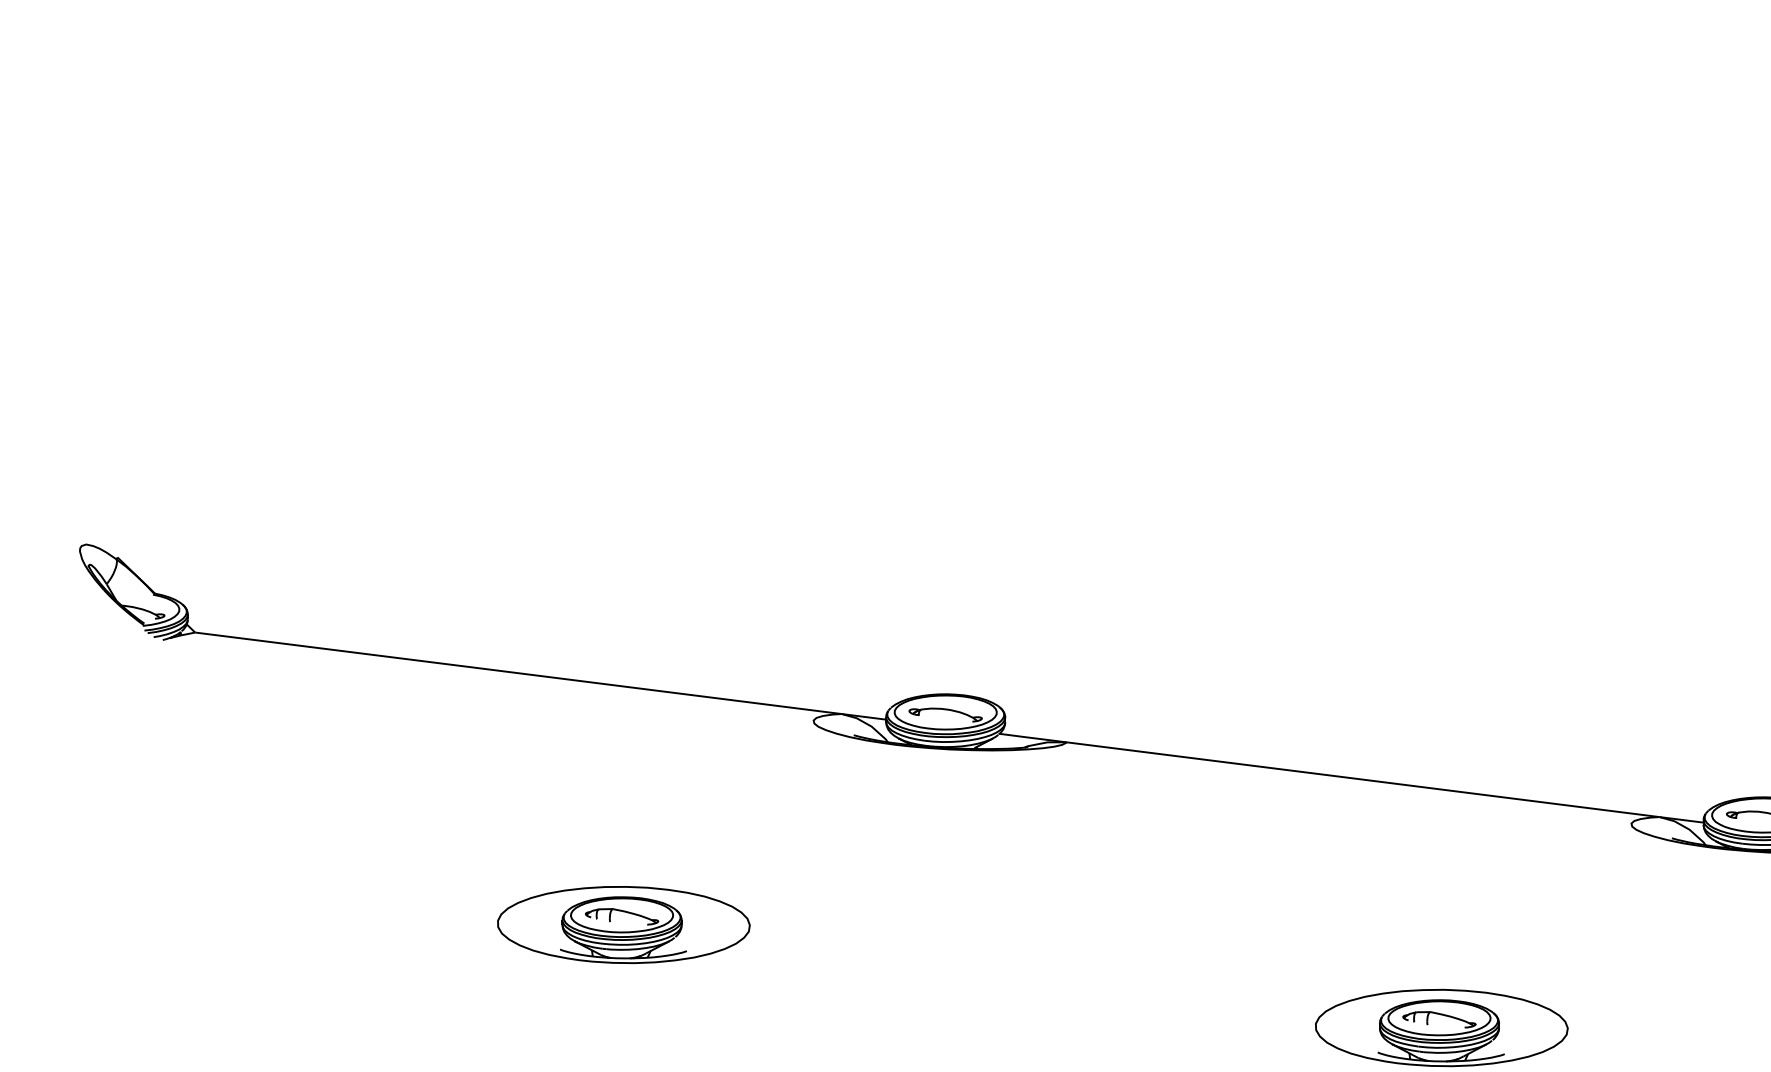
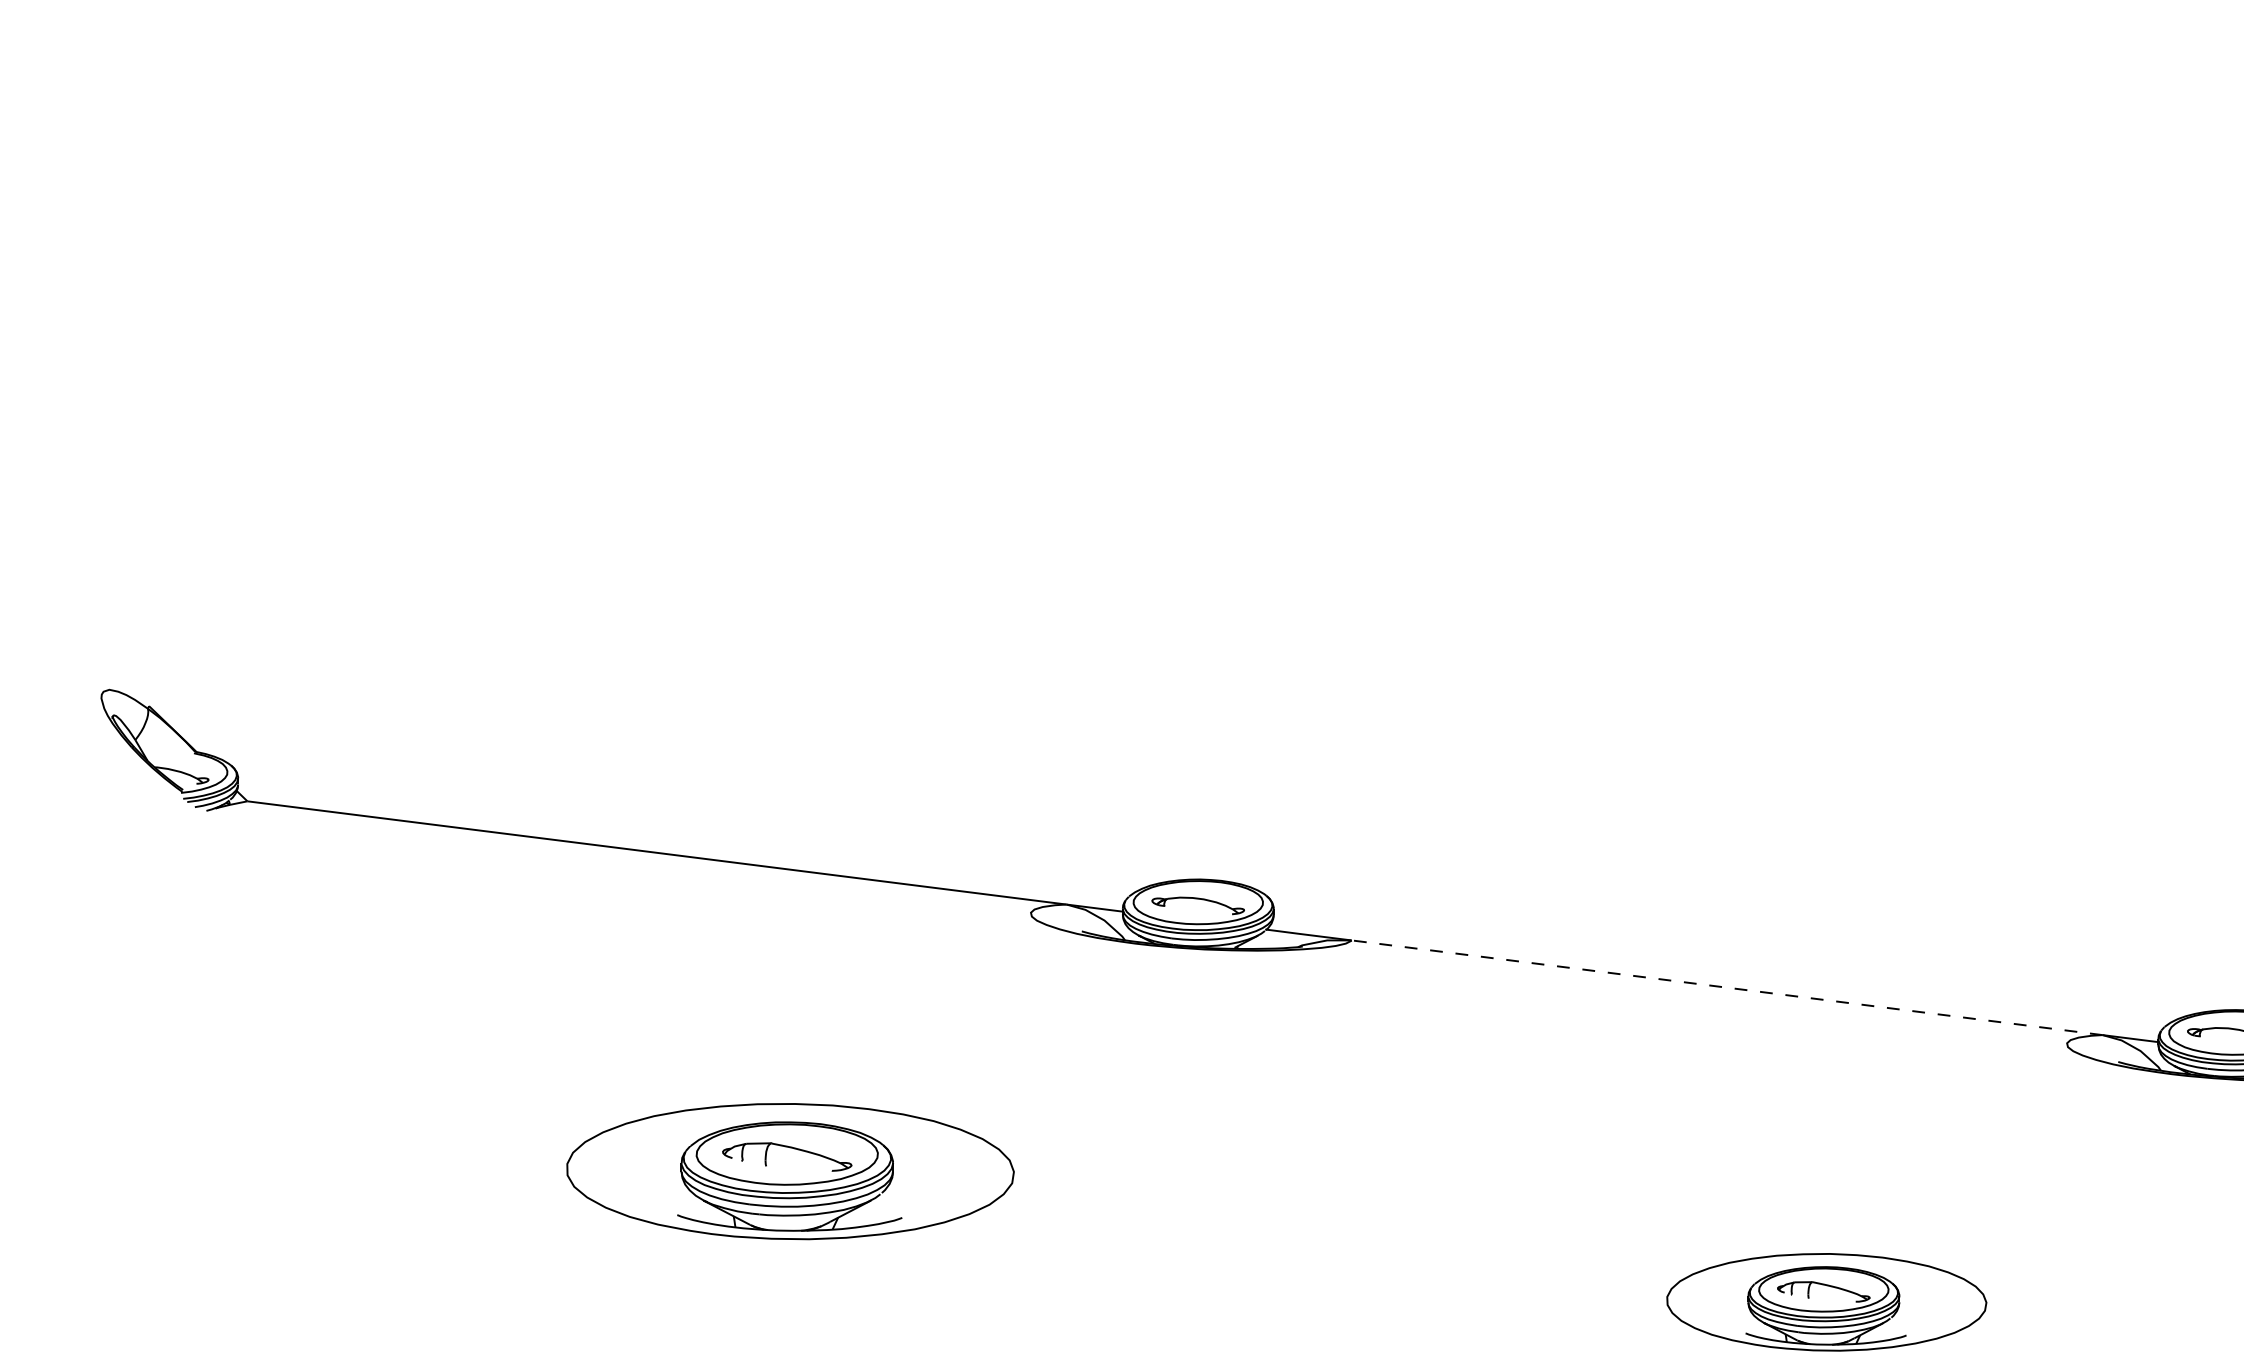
line: (1362, 779) -> (1726, 987), solid -> dashed
part: (623, 925) -> (790, 1172), size x1.4

